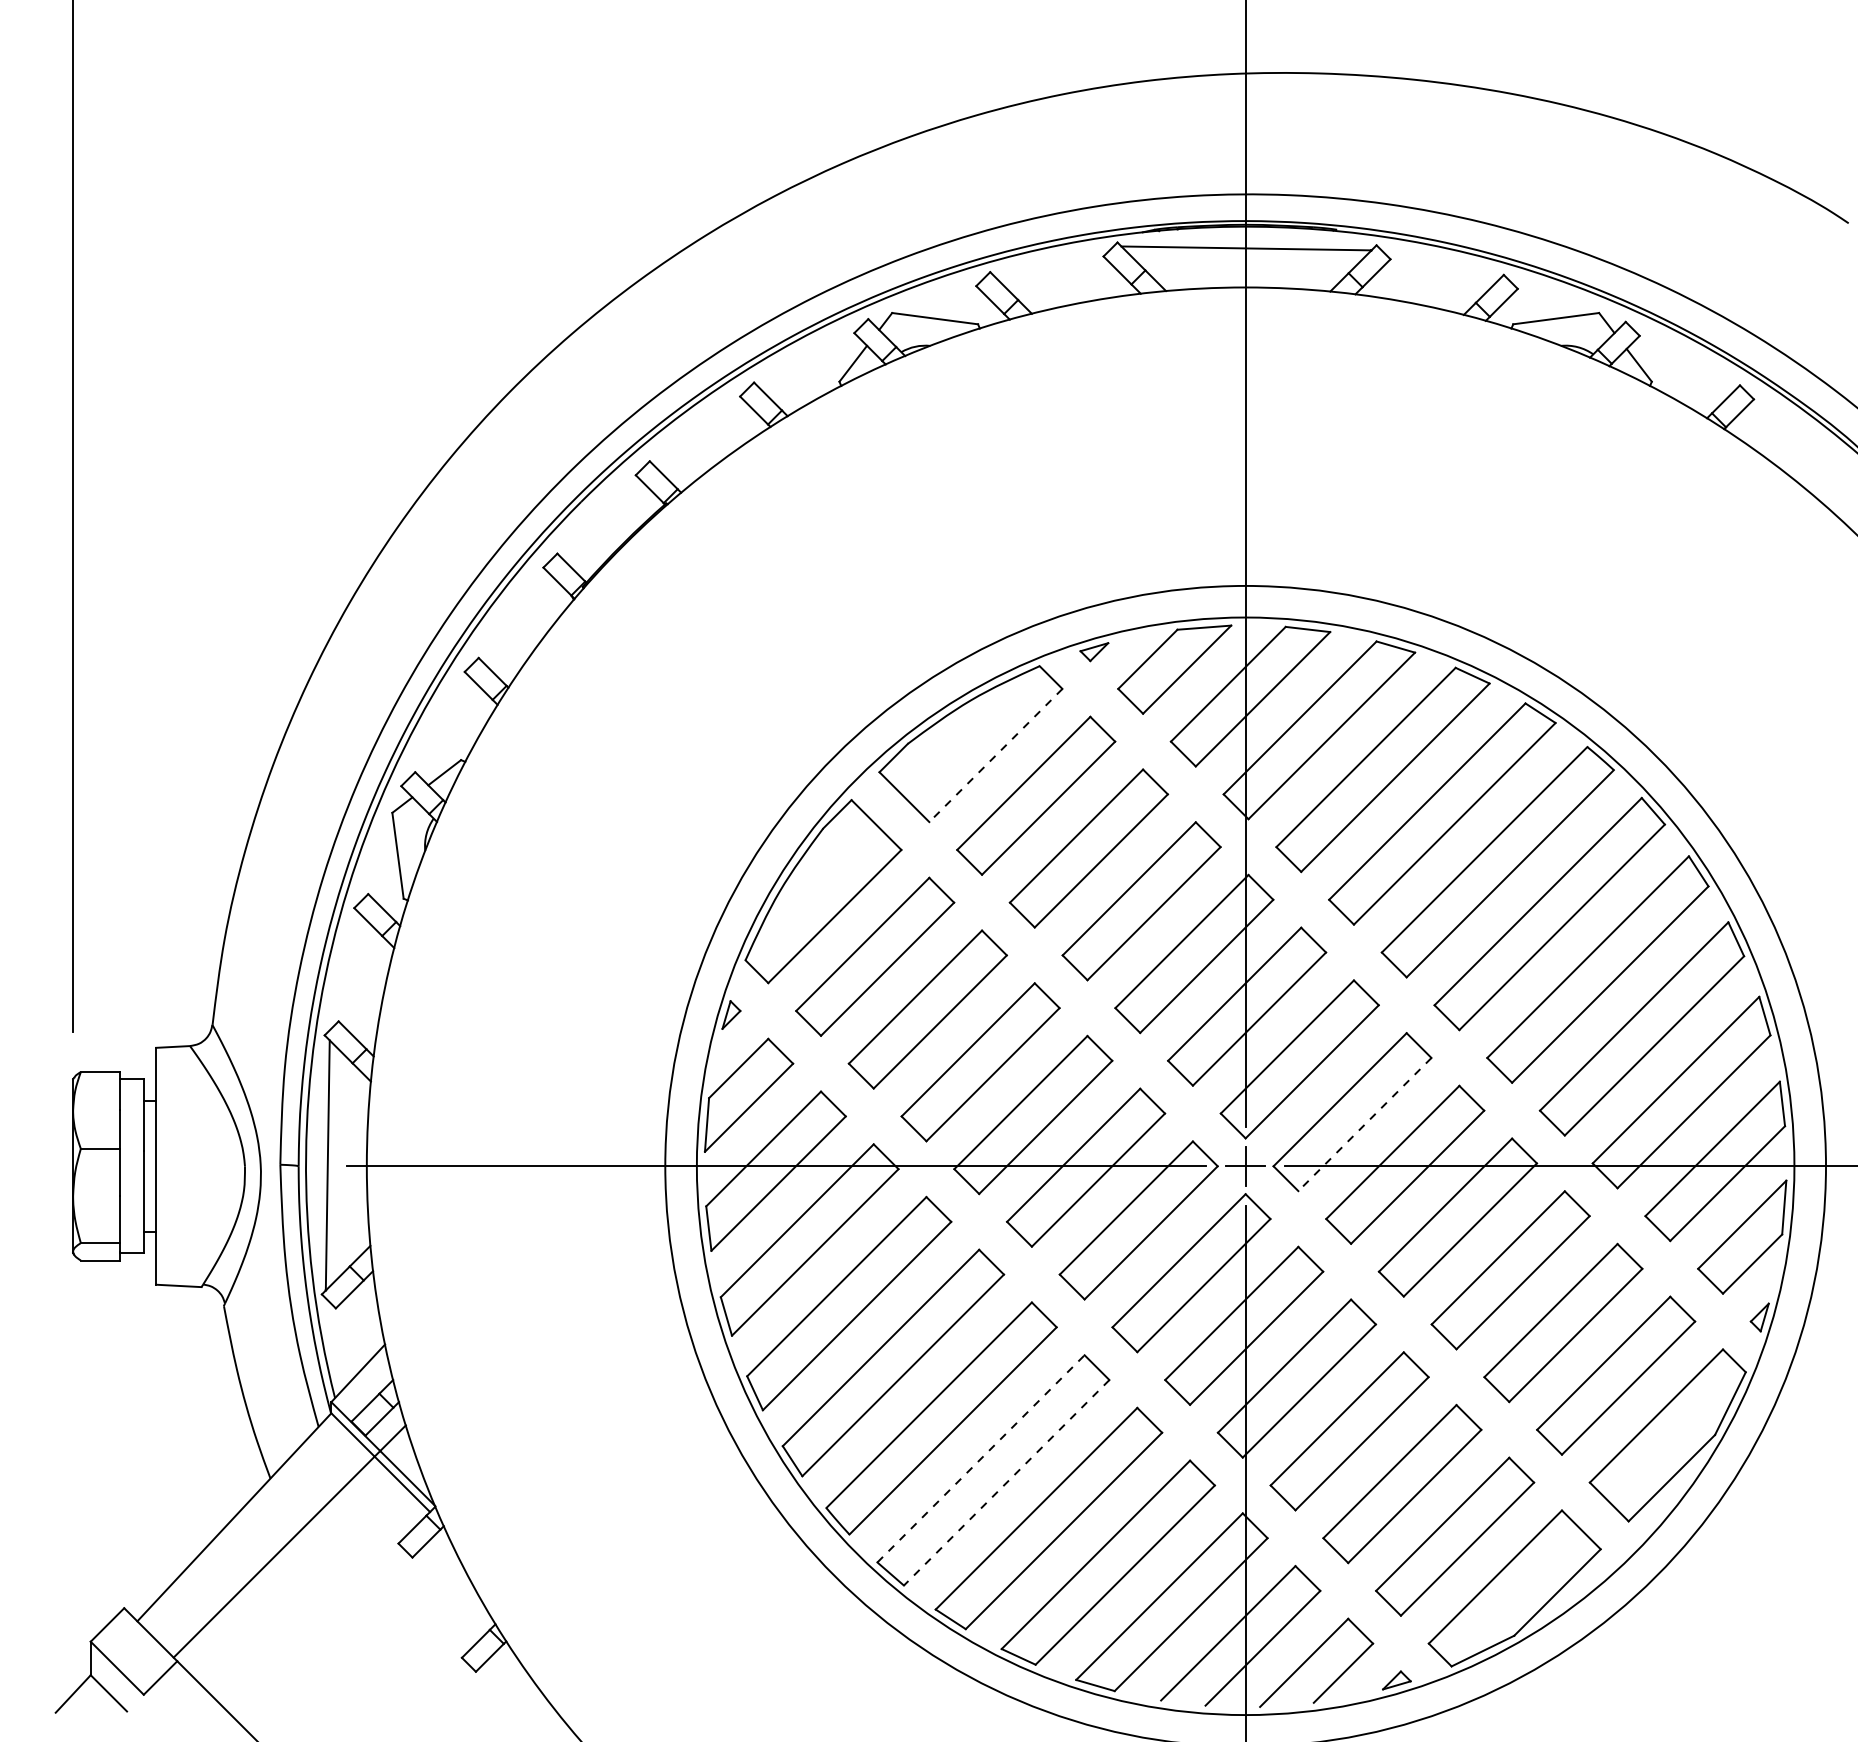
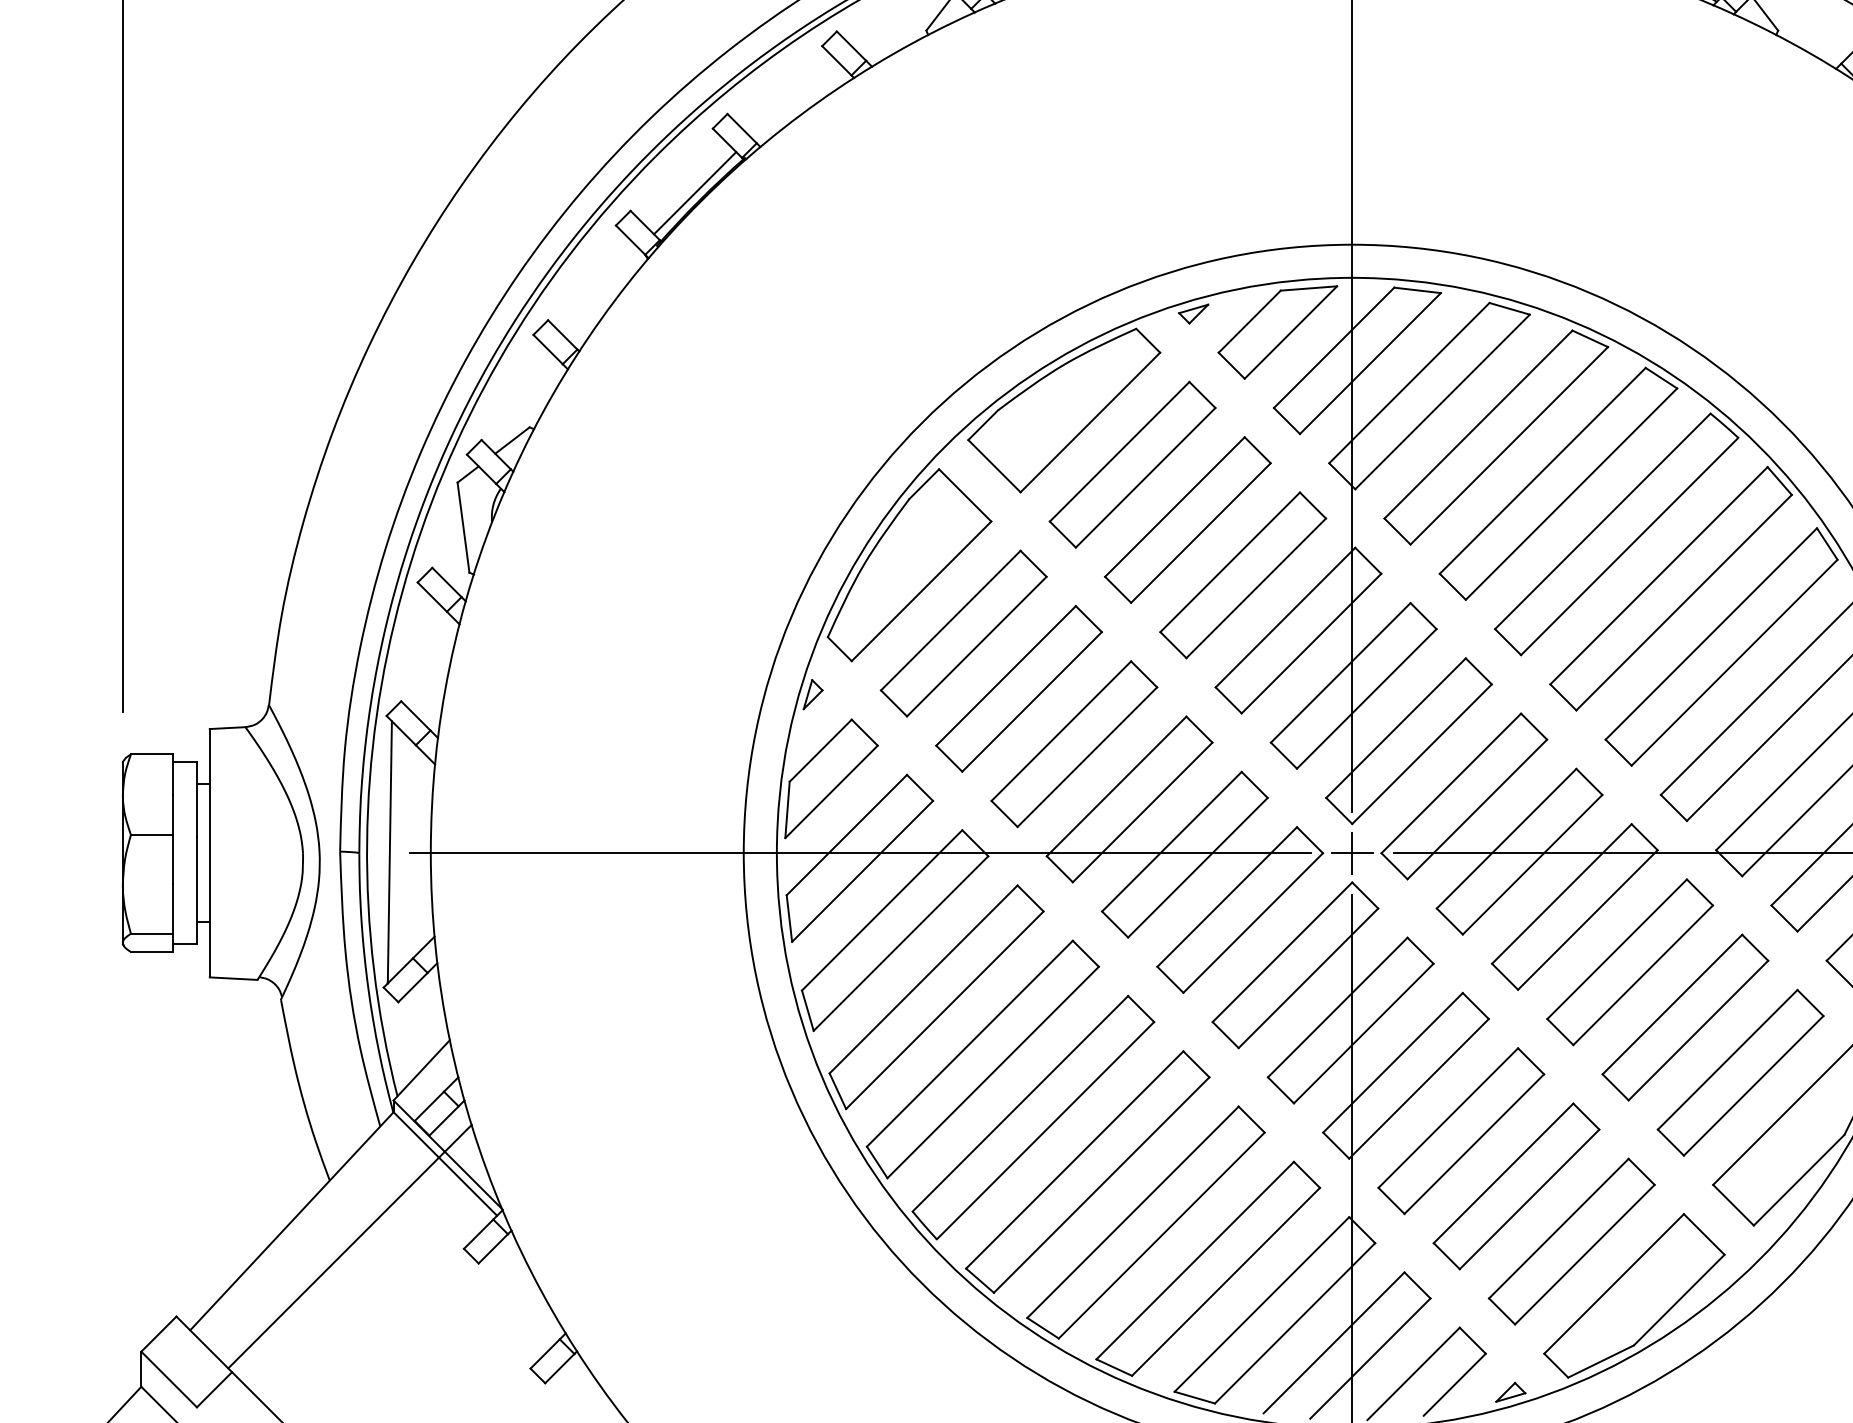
line: (618, 536) -> (694, 192), added
line: (995, 755) -> (1089, 422), dashed -> solid
line: (1364, 1124) -> (1476, 809), dashed -> solid
line: (981, 1458) -> (1075, 1159), dashed -> solid
line: (1006, 1483) -> (1101, 1185), dashed -> solid

